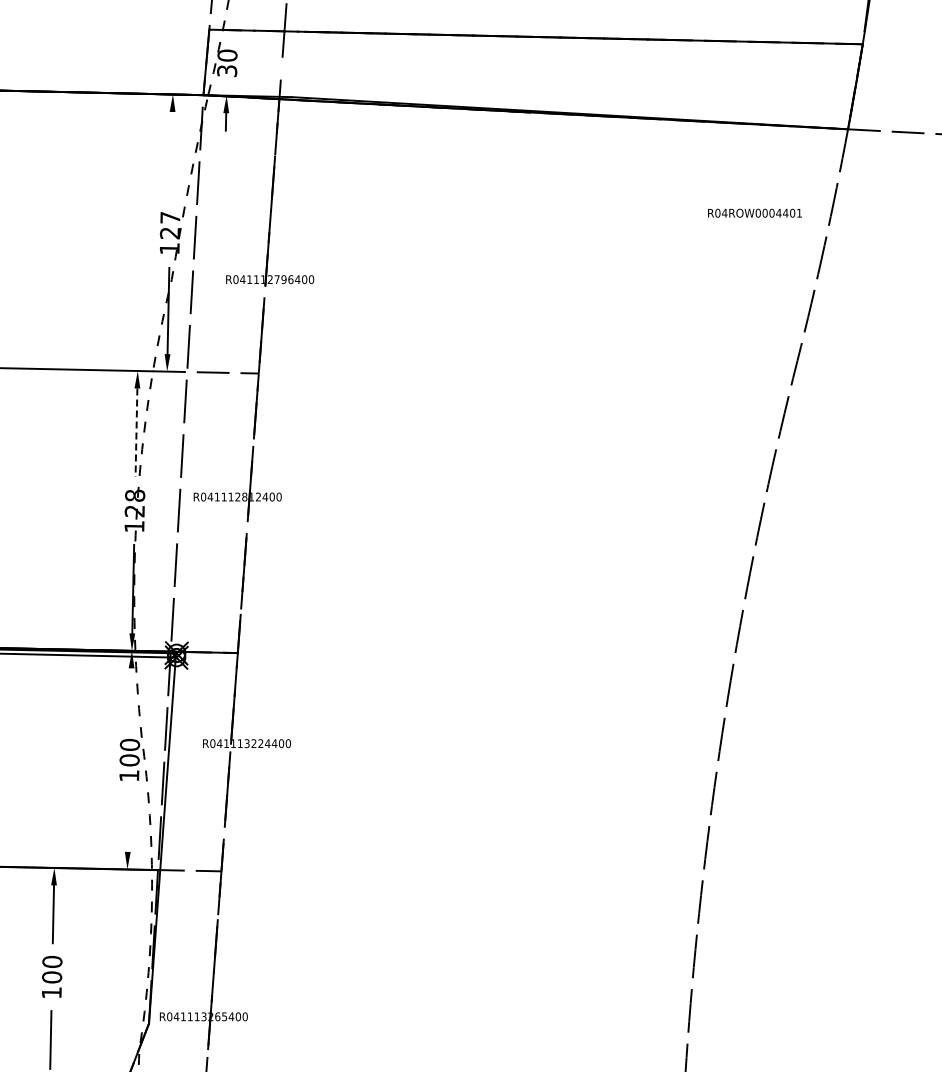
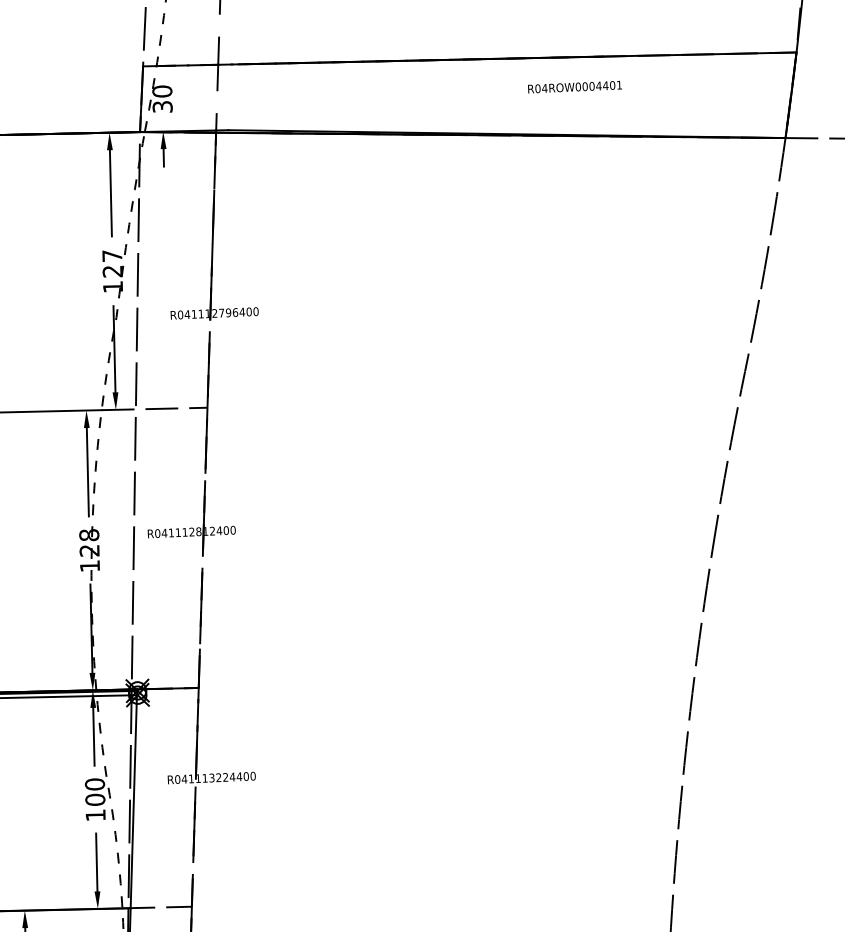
line: (171, 154) -> (110, 192), added
text: (754, 212) -> (574, 86), moved
line: (136, 433) -> (87, 473), dashed -> solid
line: (130, 697) -> (93, 737), added
line: (127, 822) -> (95, 862), added

